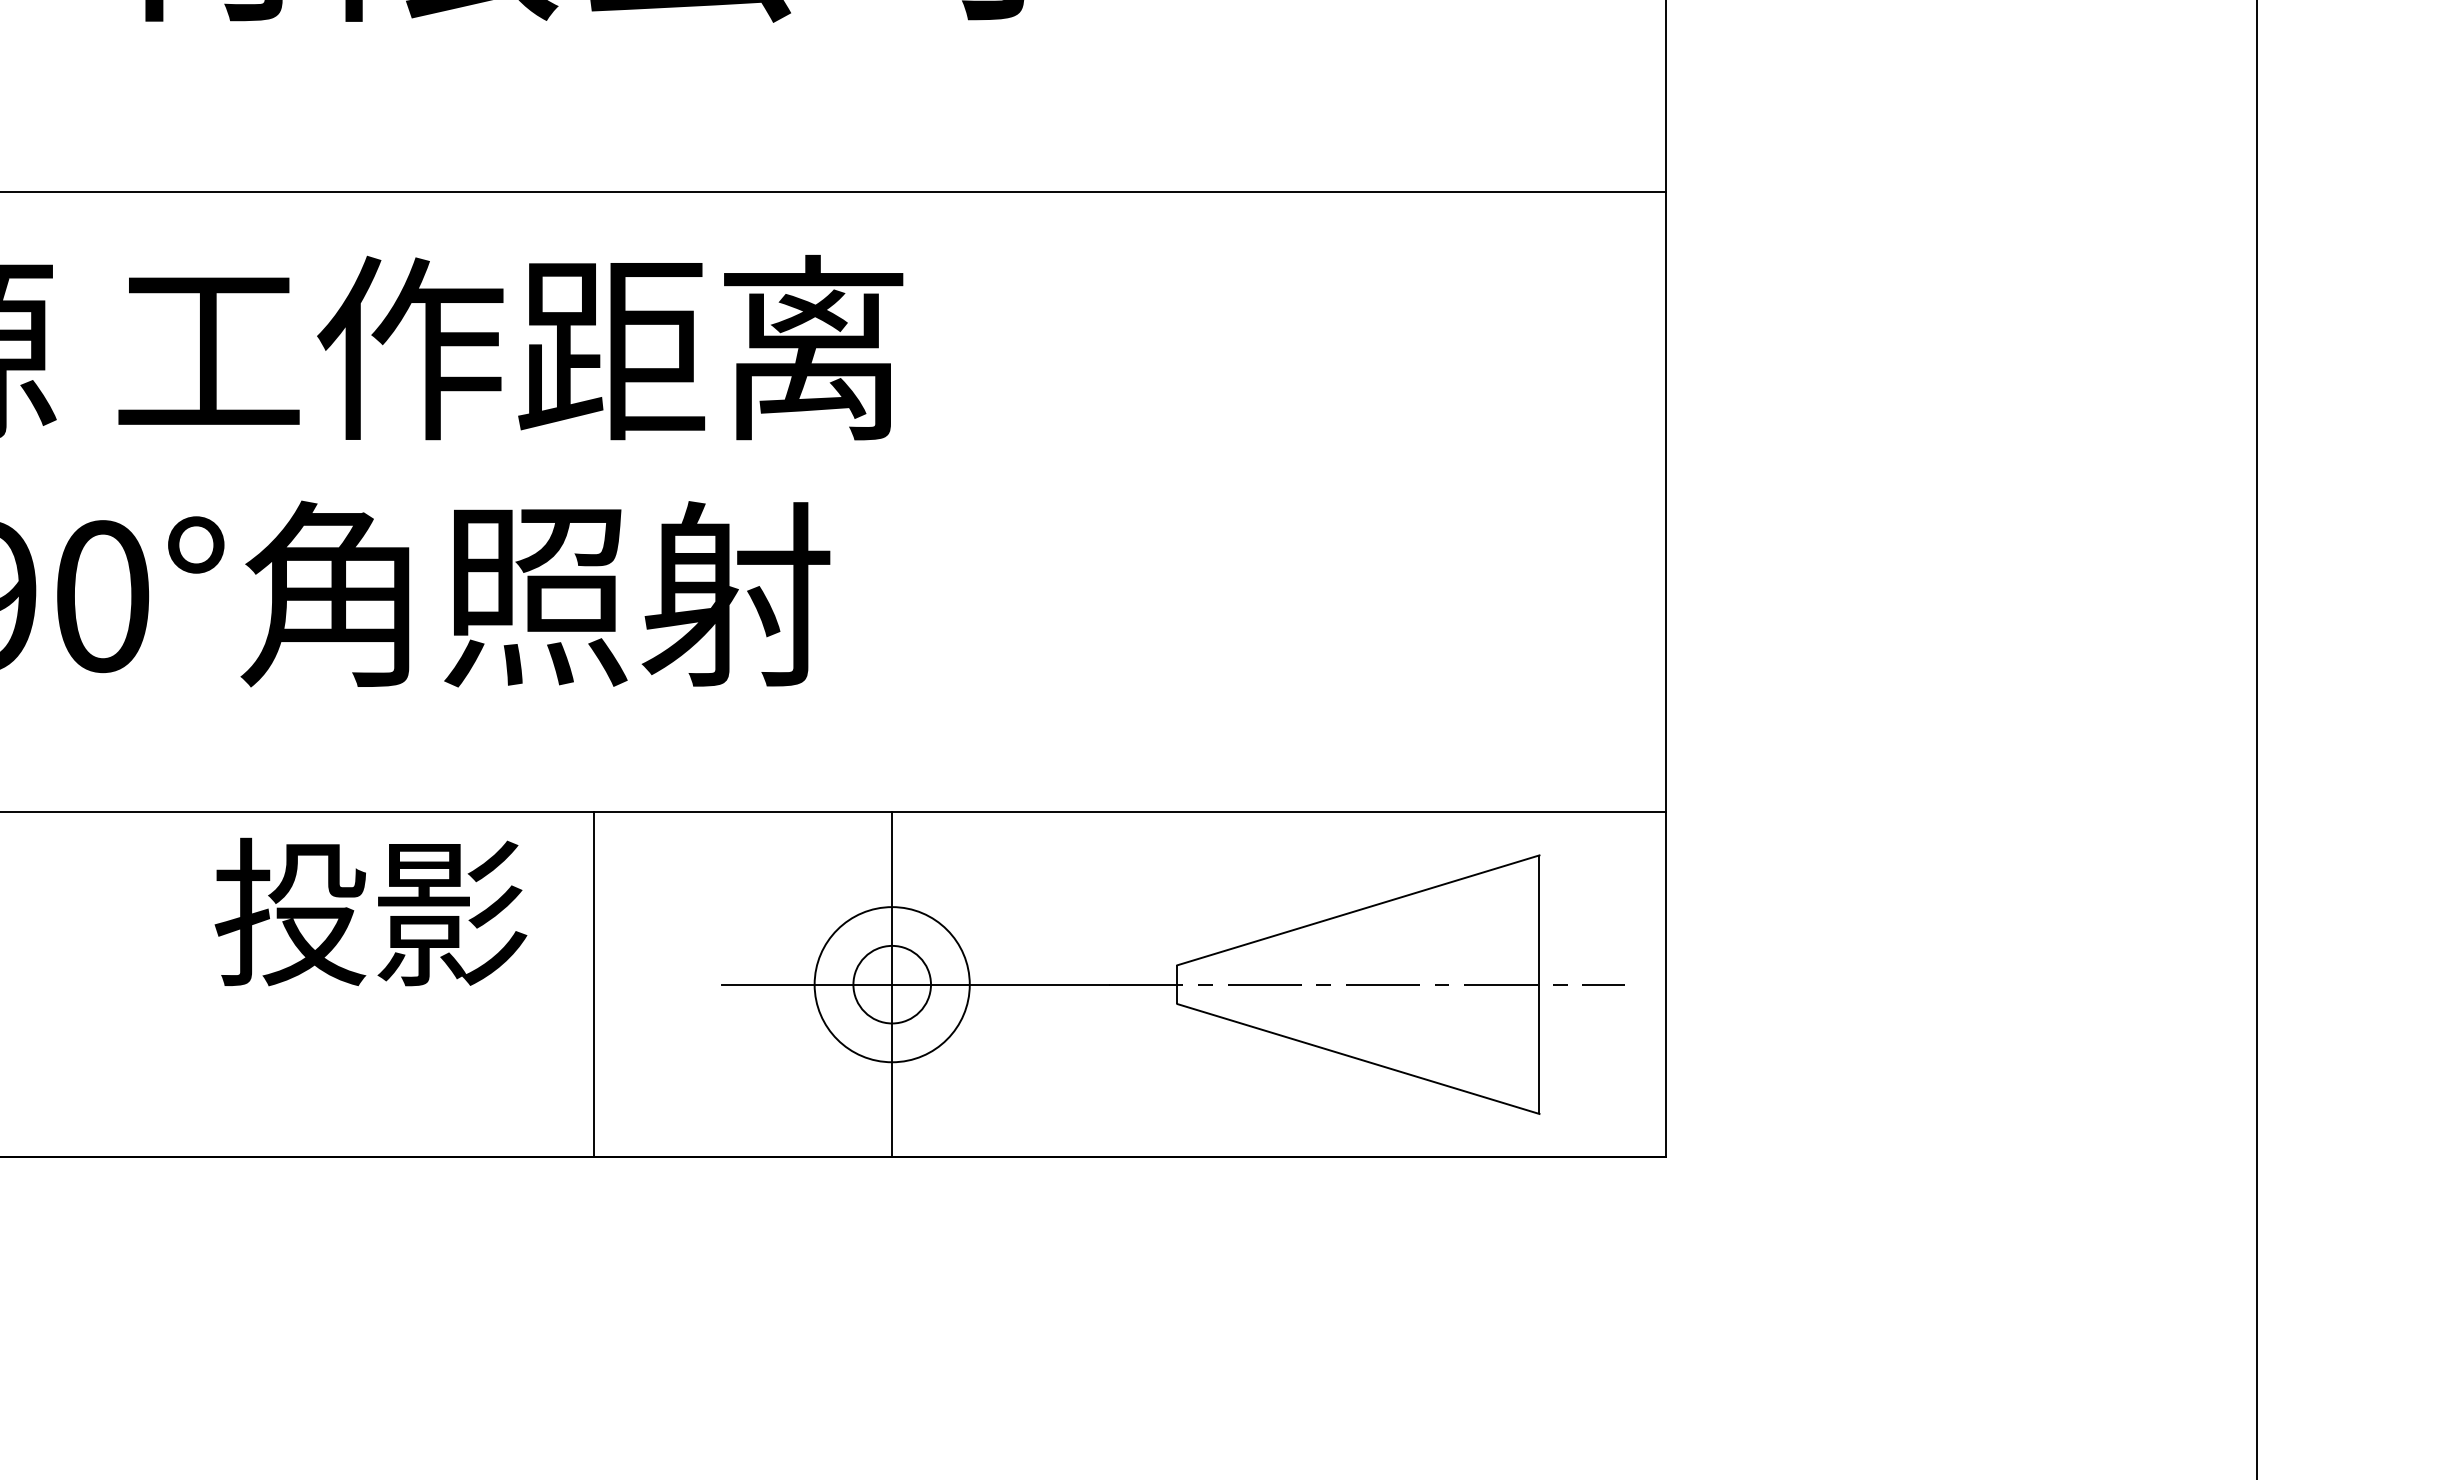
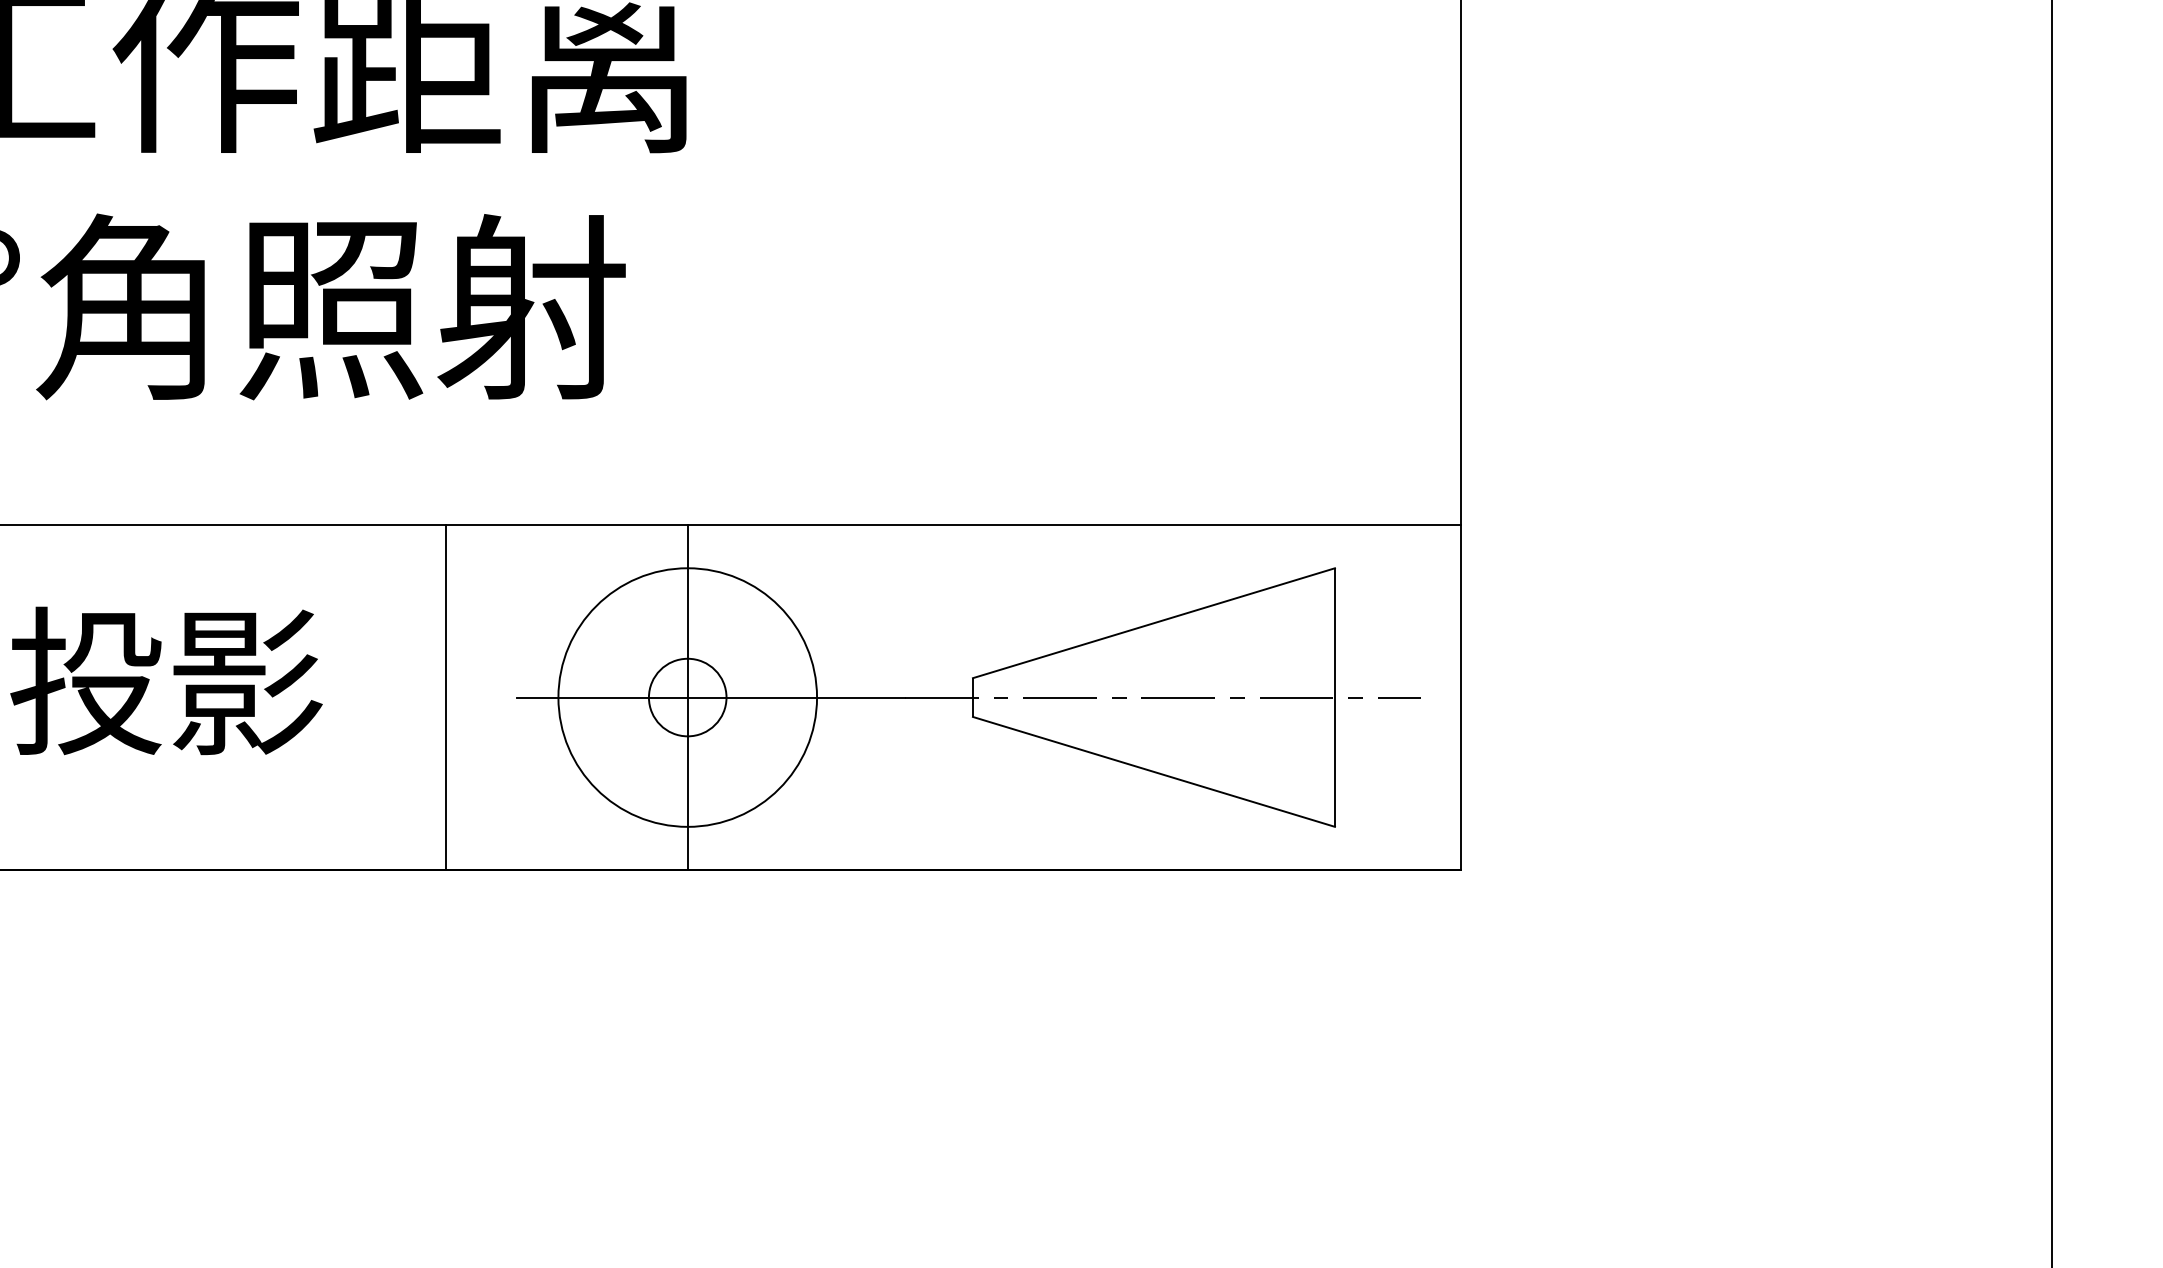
text: (370, 911) -> (166, 680), moved
line: (594, 984) -> (446, 697), moved
circle: (891, 984) -> (687, 697), size x1.67

